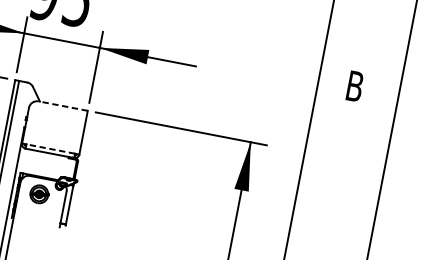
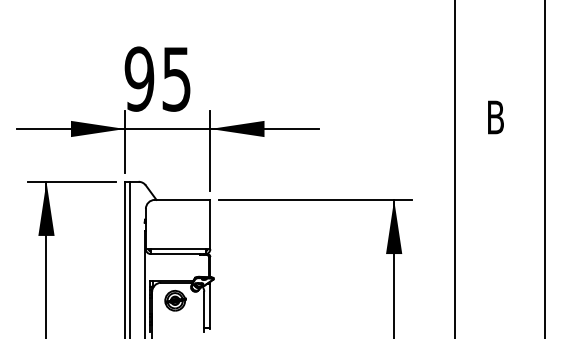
line: (63, 105) -> (182, 199), dashed -> solid
line: (50, 149) -> (177, 249), dashed -> solid

